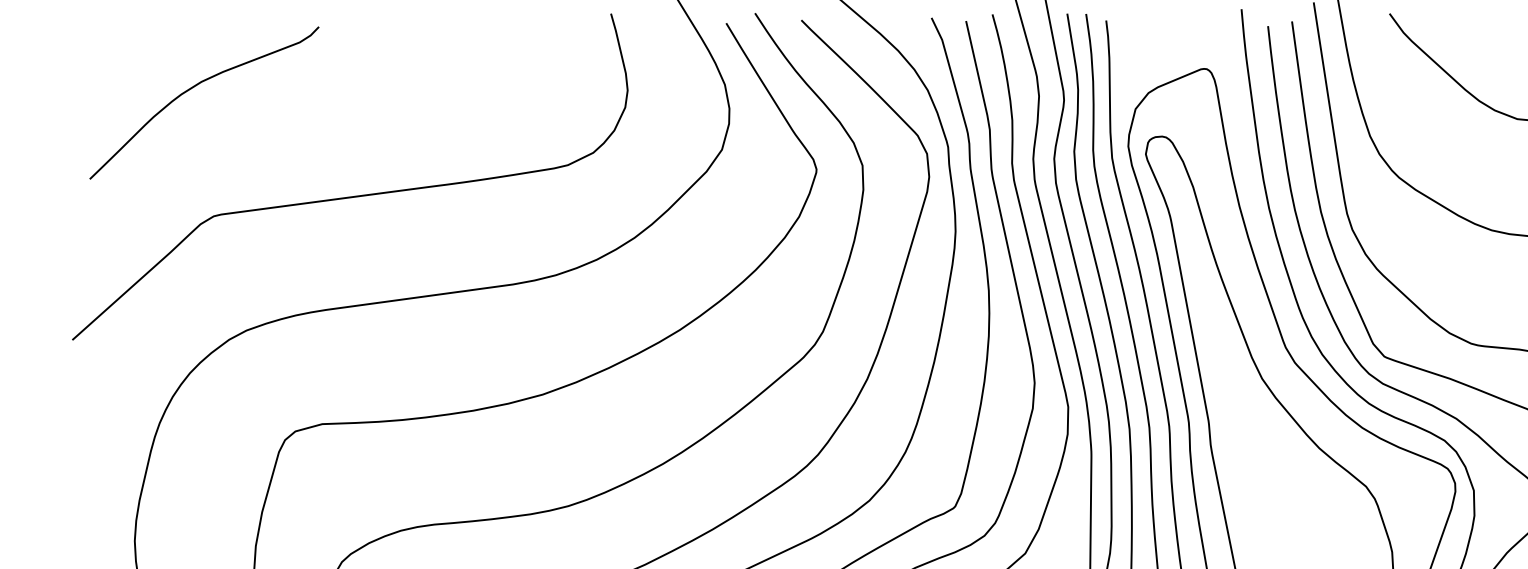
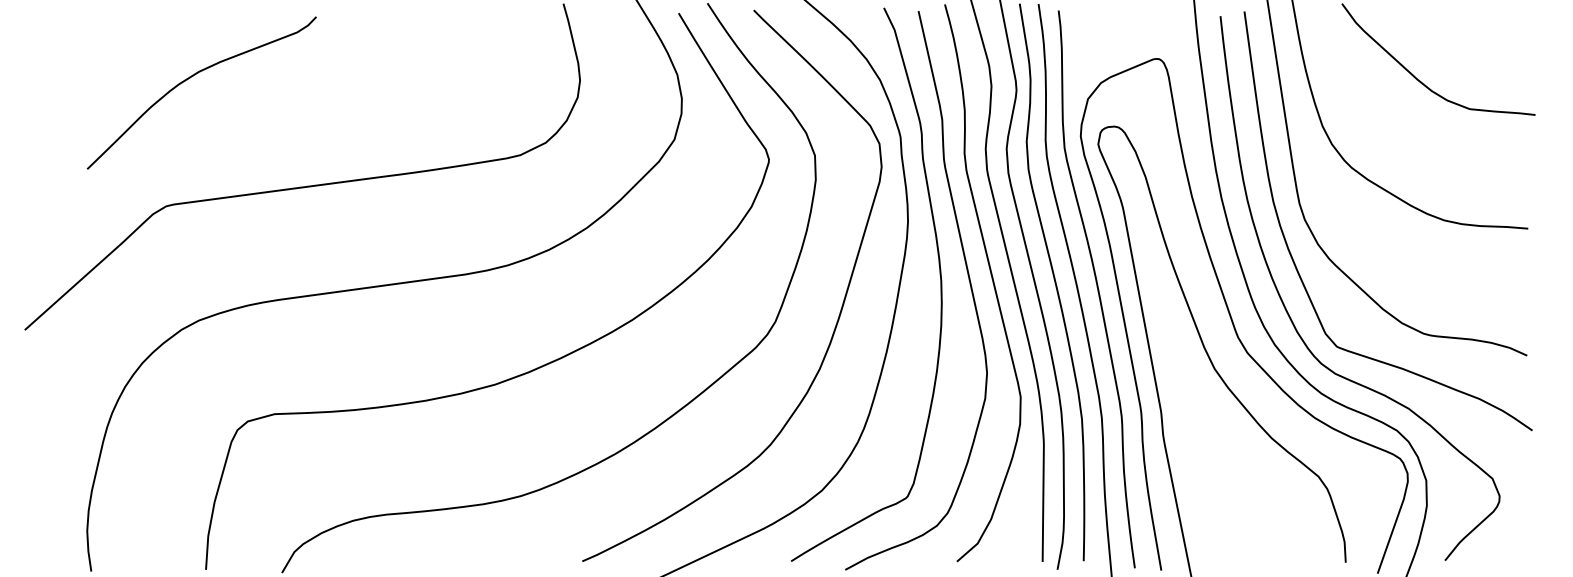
curve: (193, 88) -> (190, 78), moved

